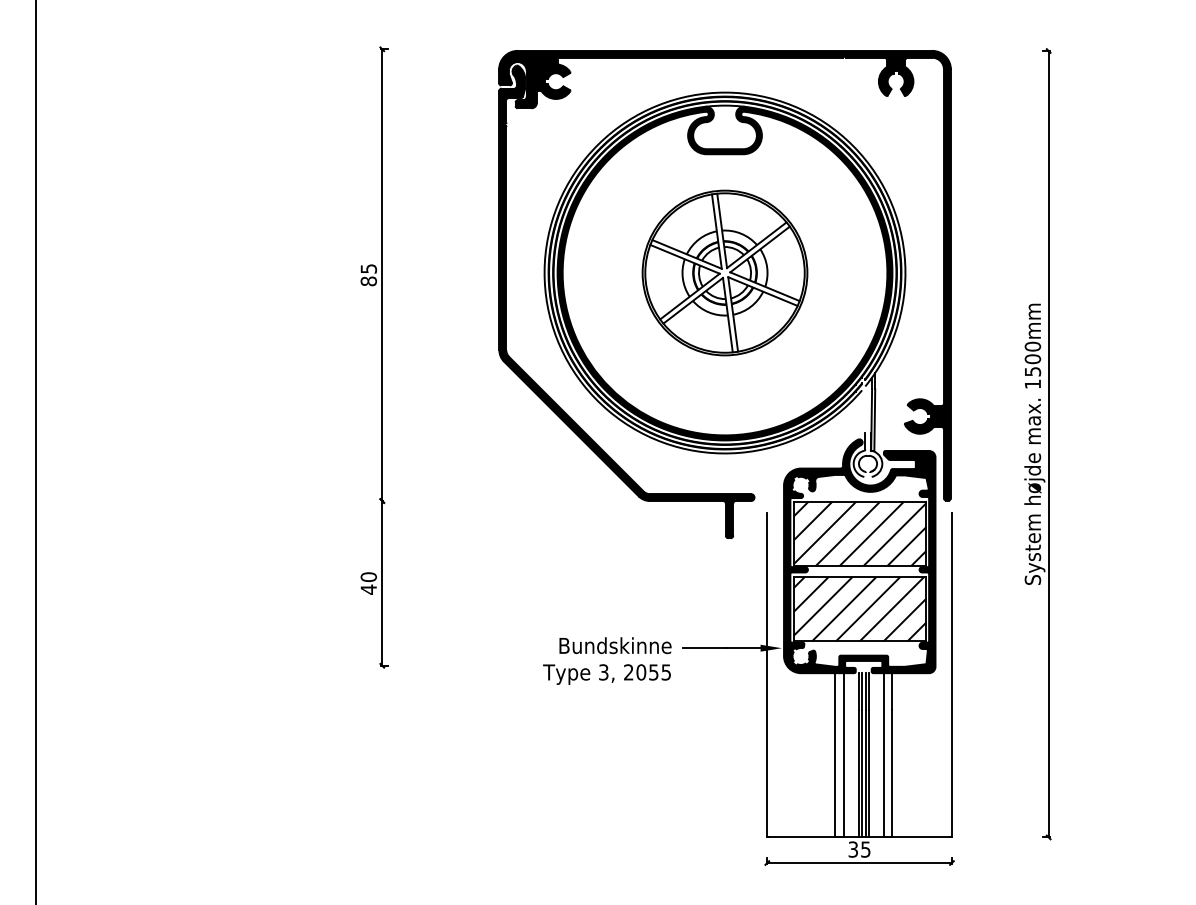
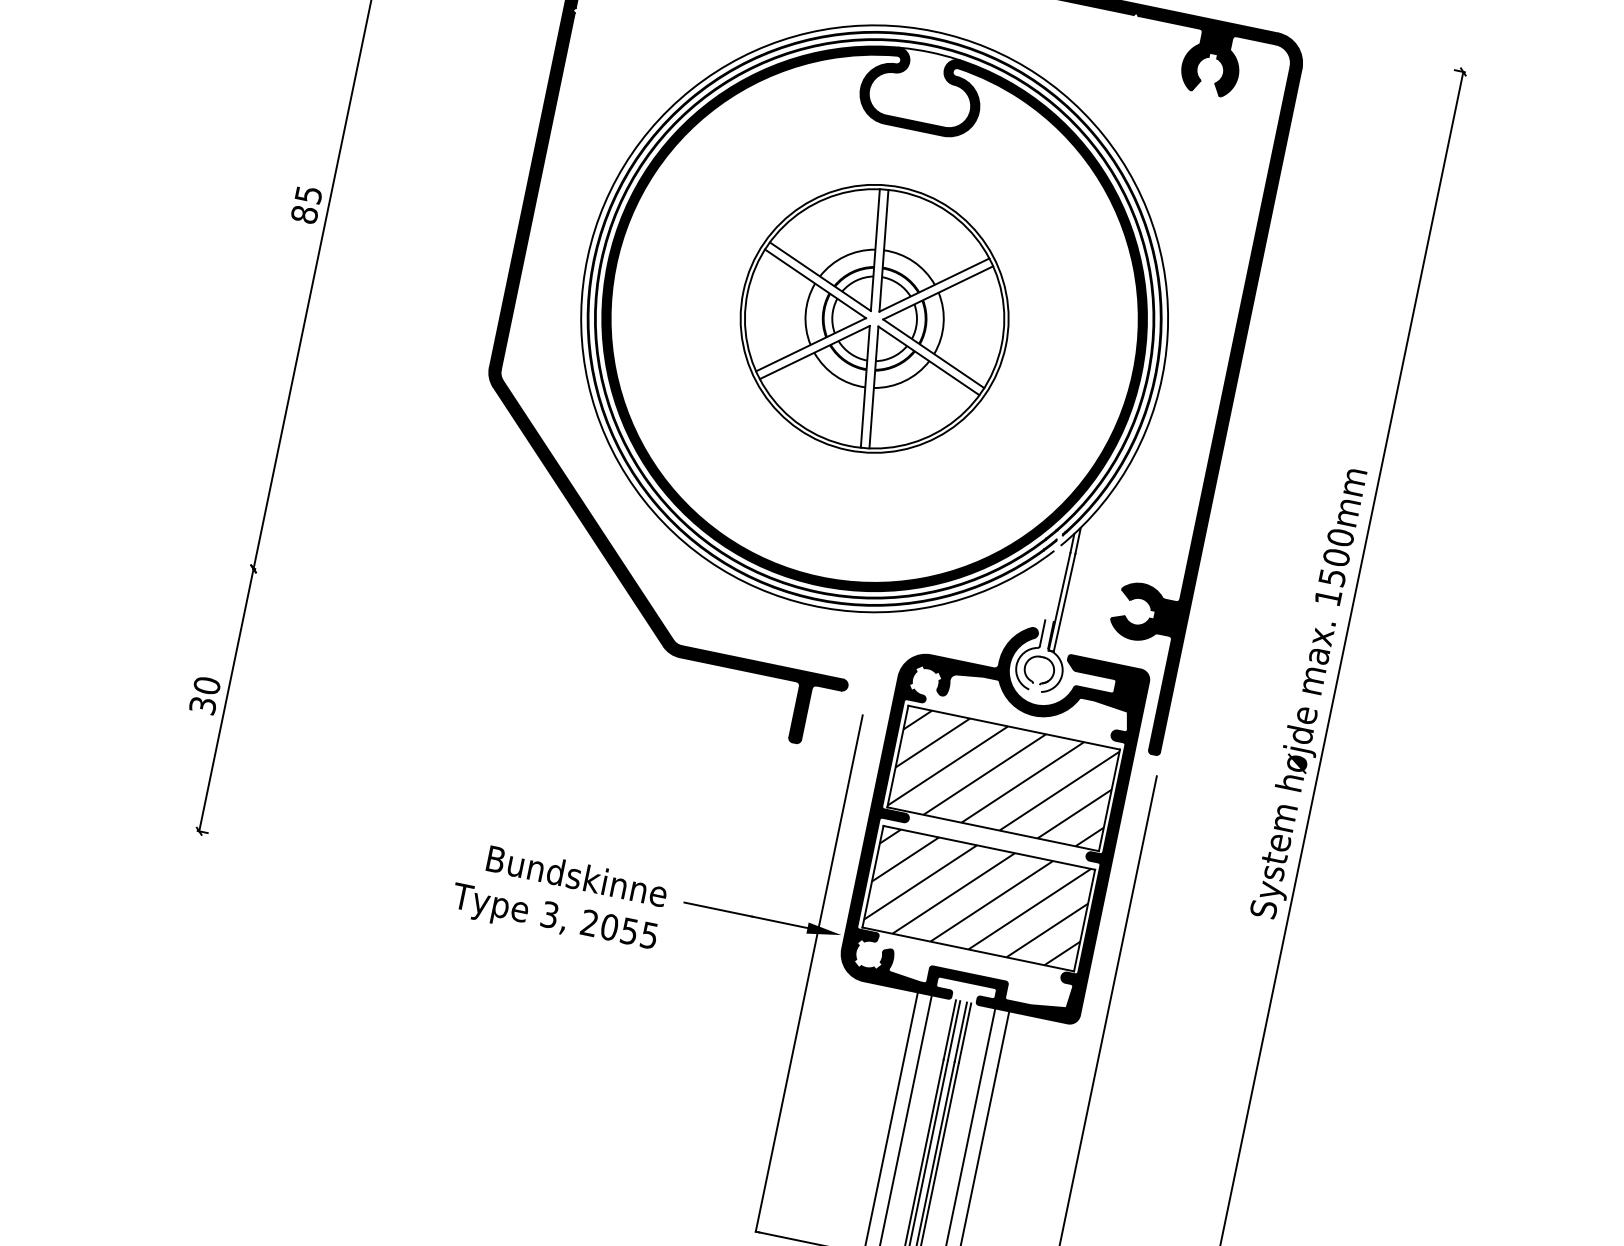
text: (368, 589) -> (202, 705), 40 -> 30

